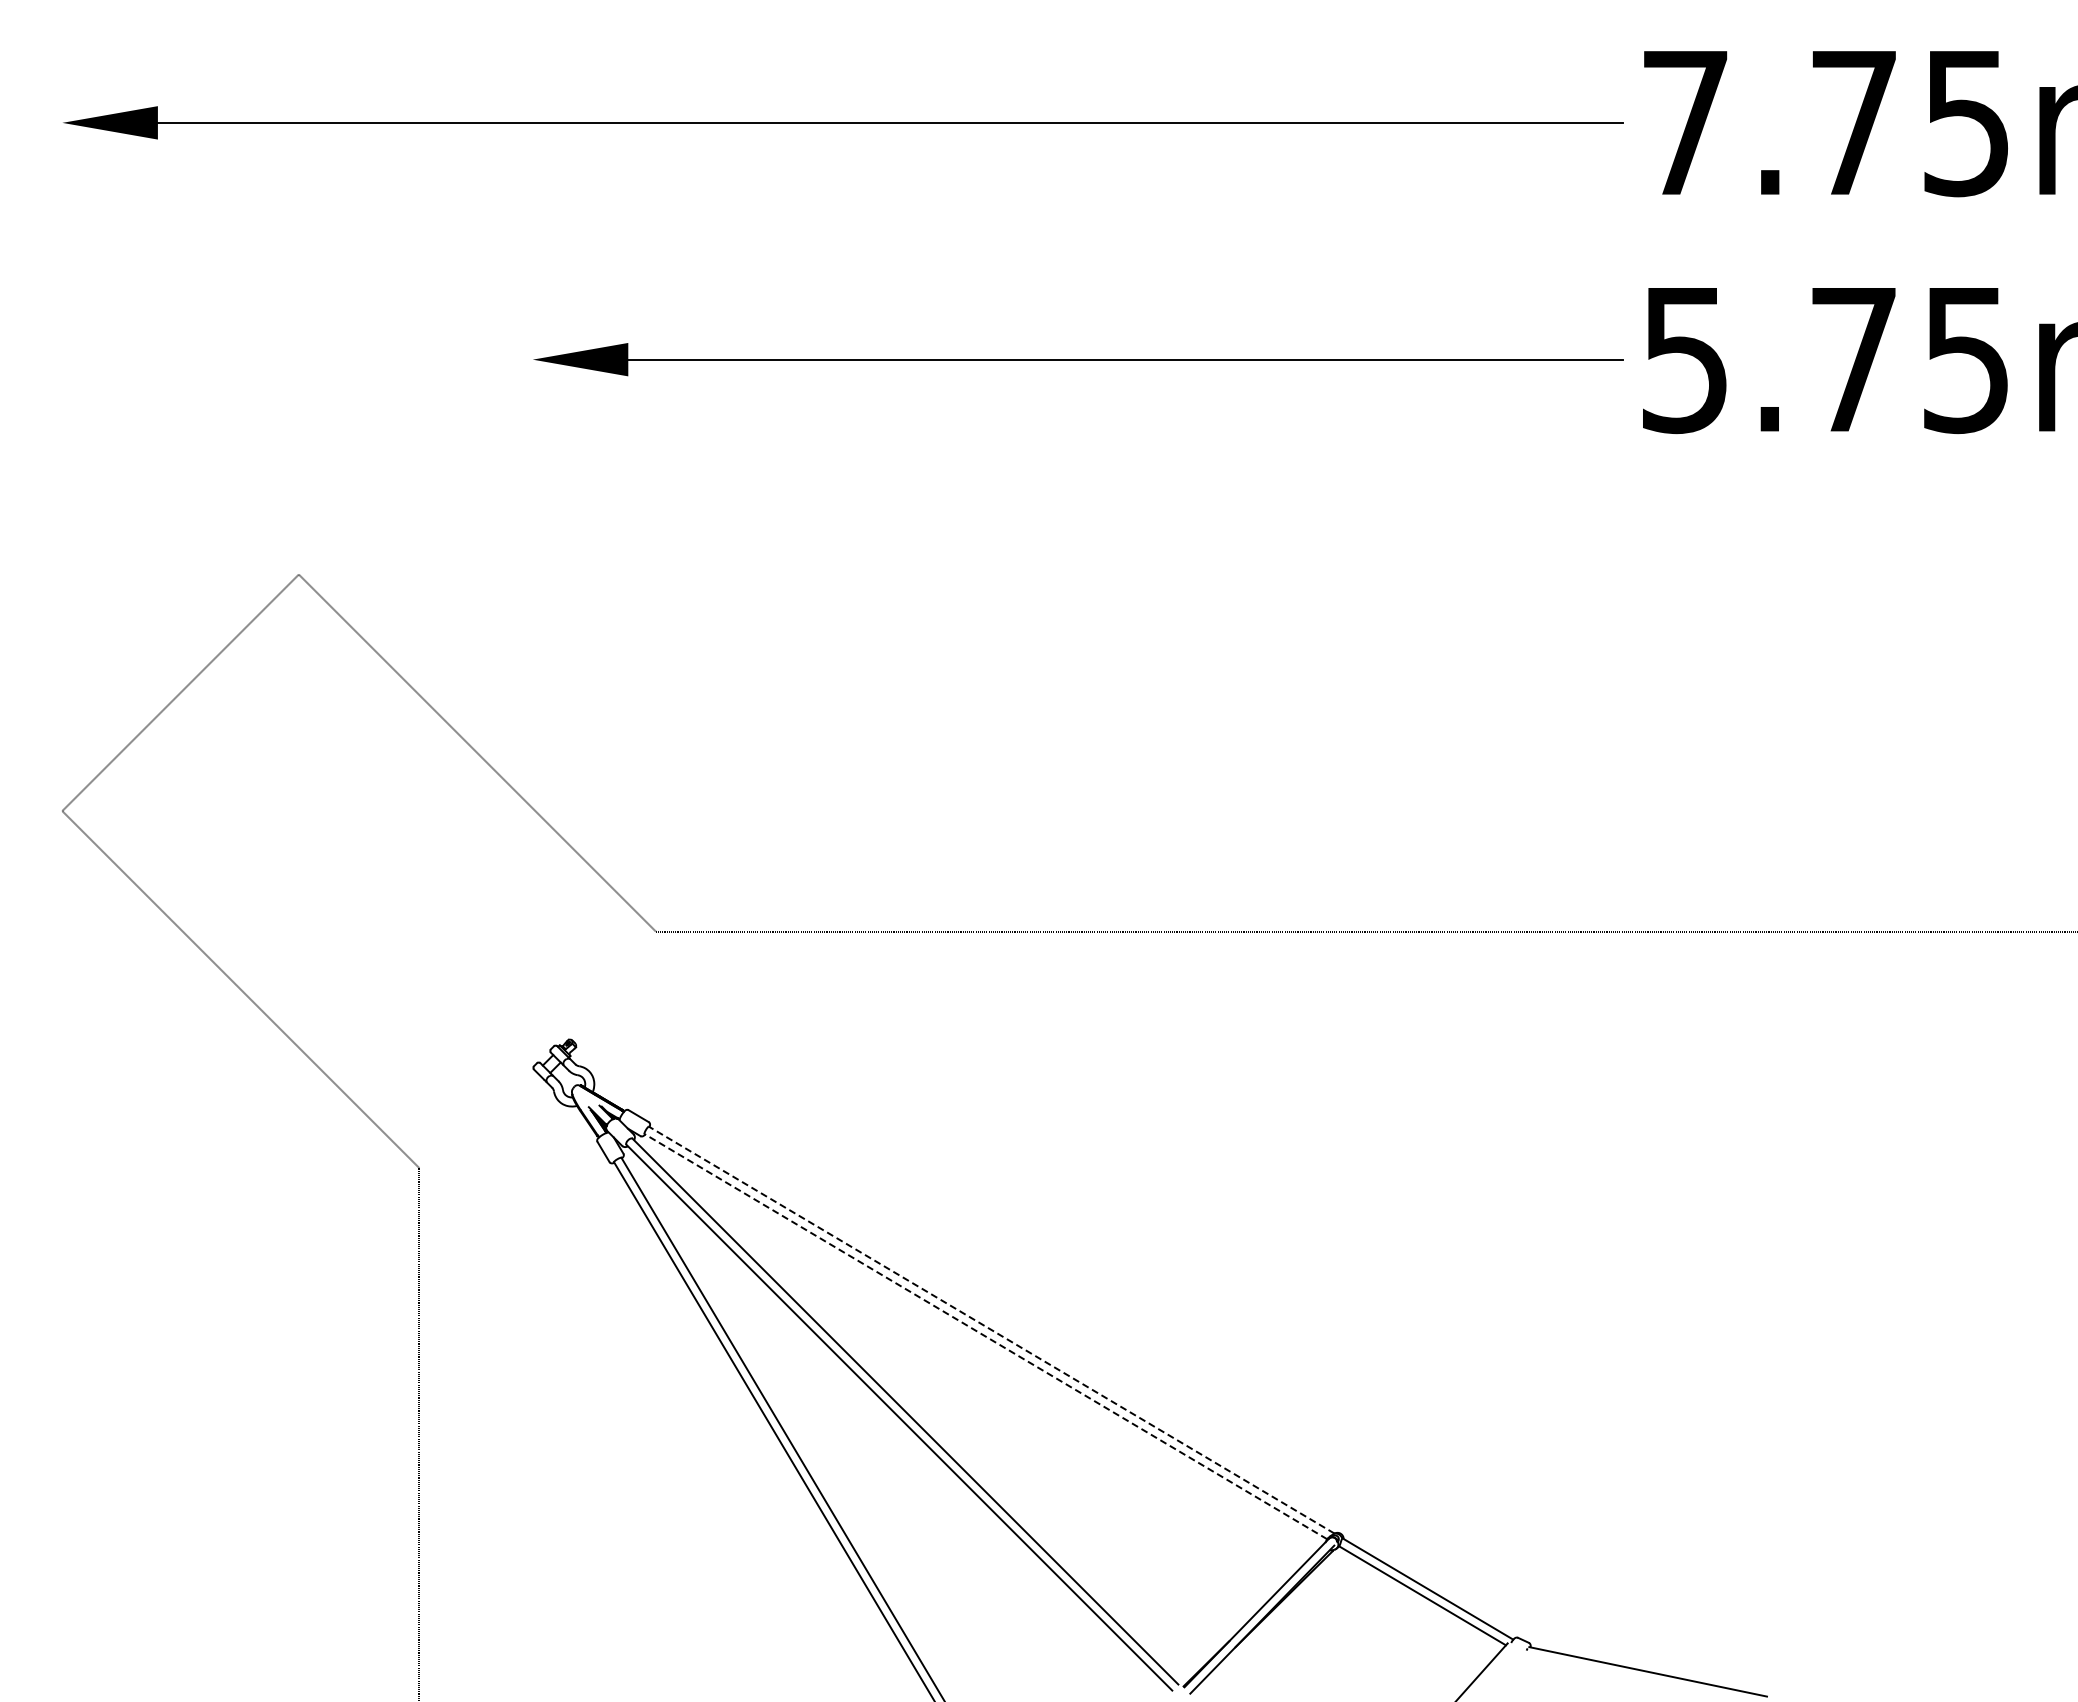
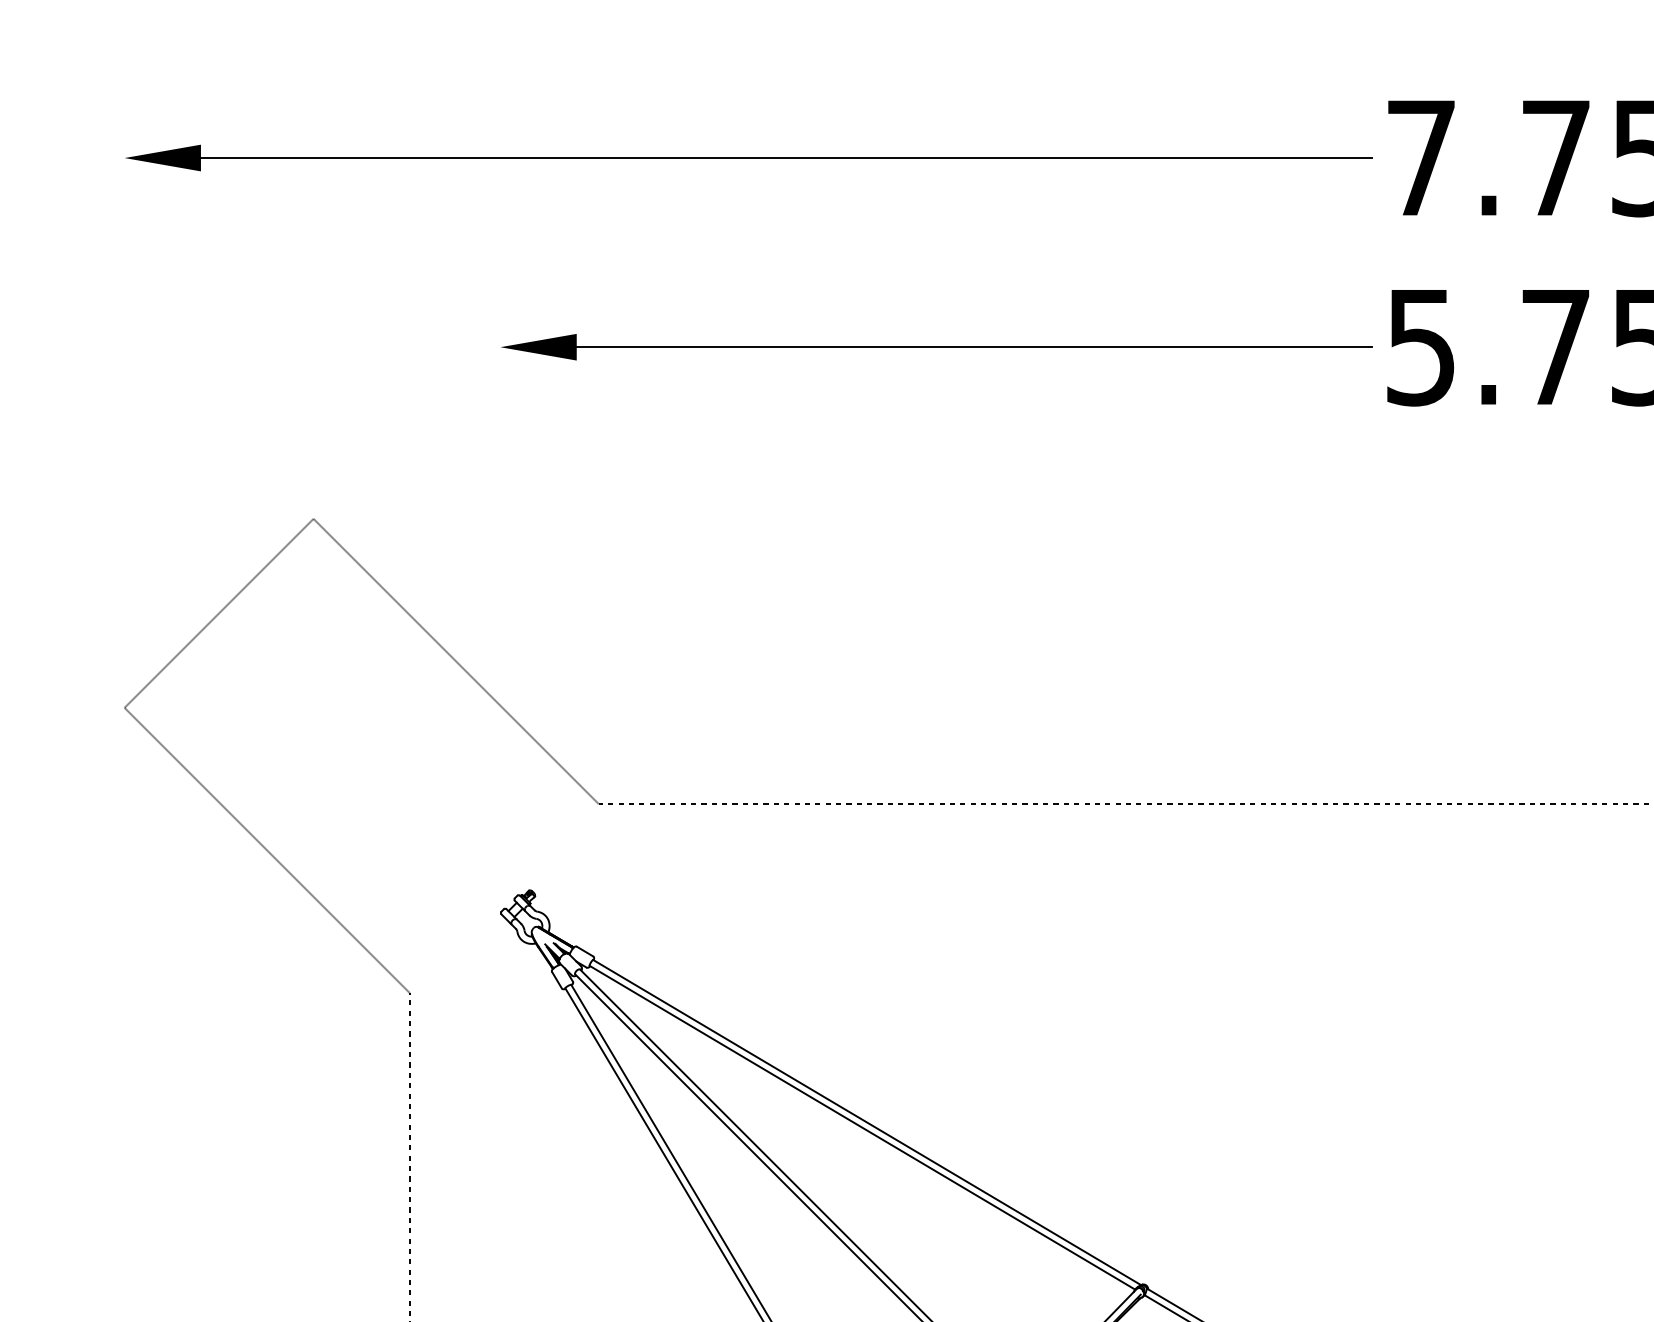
line: (991, 1330) -> (866, 1122), dashed -> solid
line: (985, 1336) -> (862, 1127), dashed -> solid

